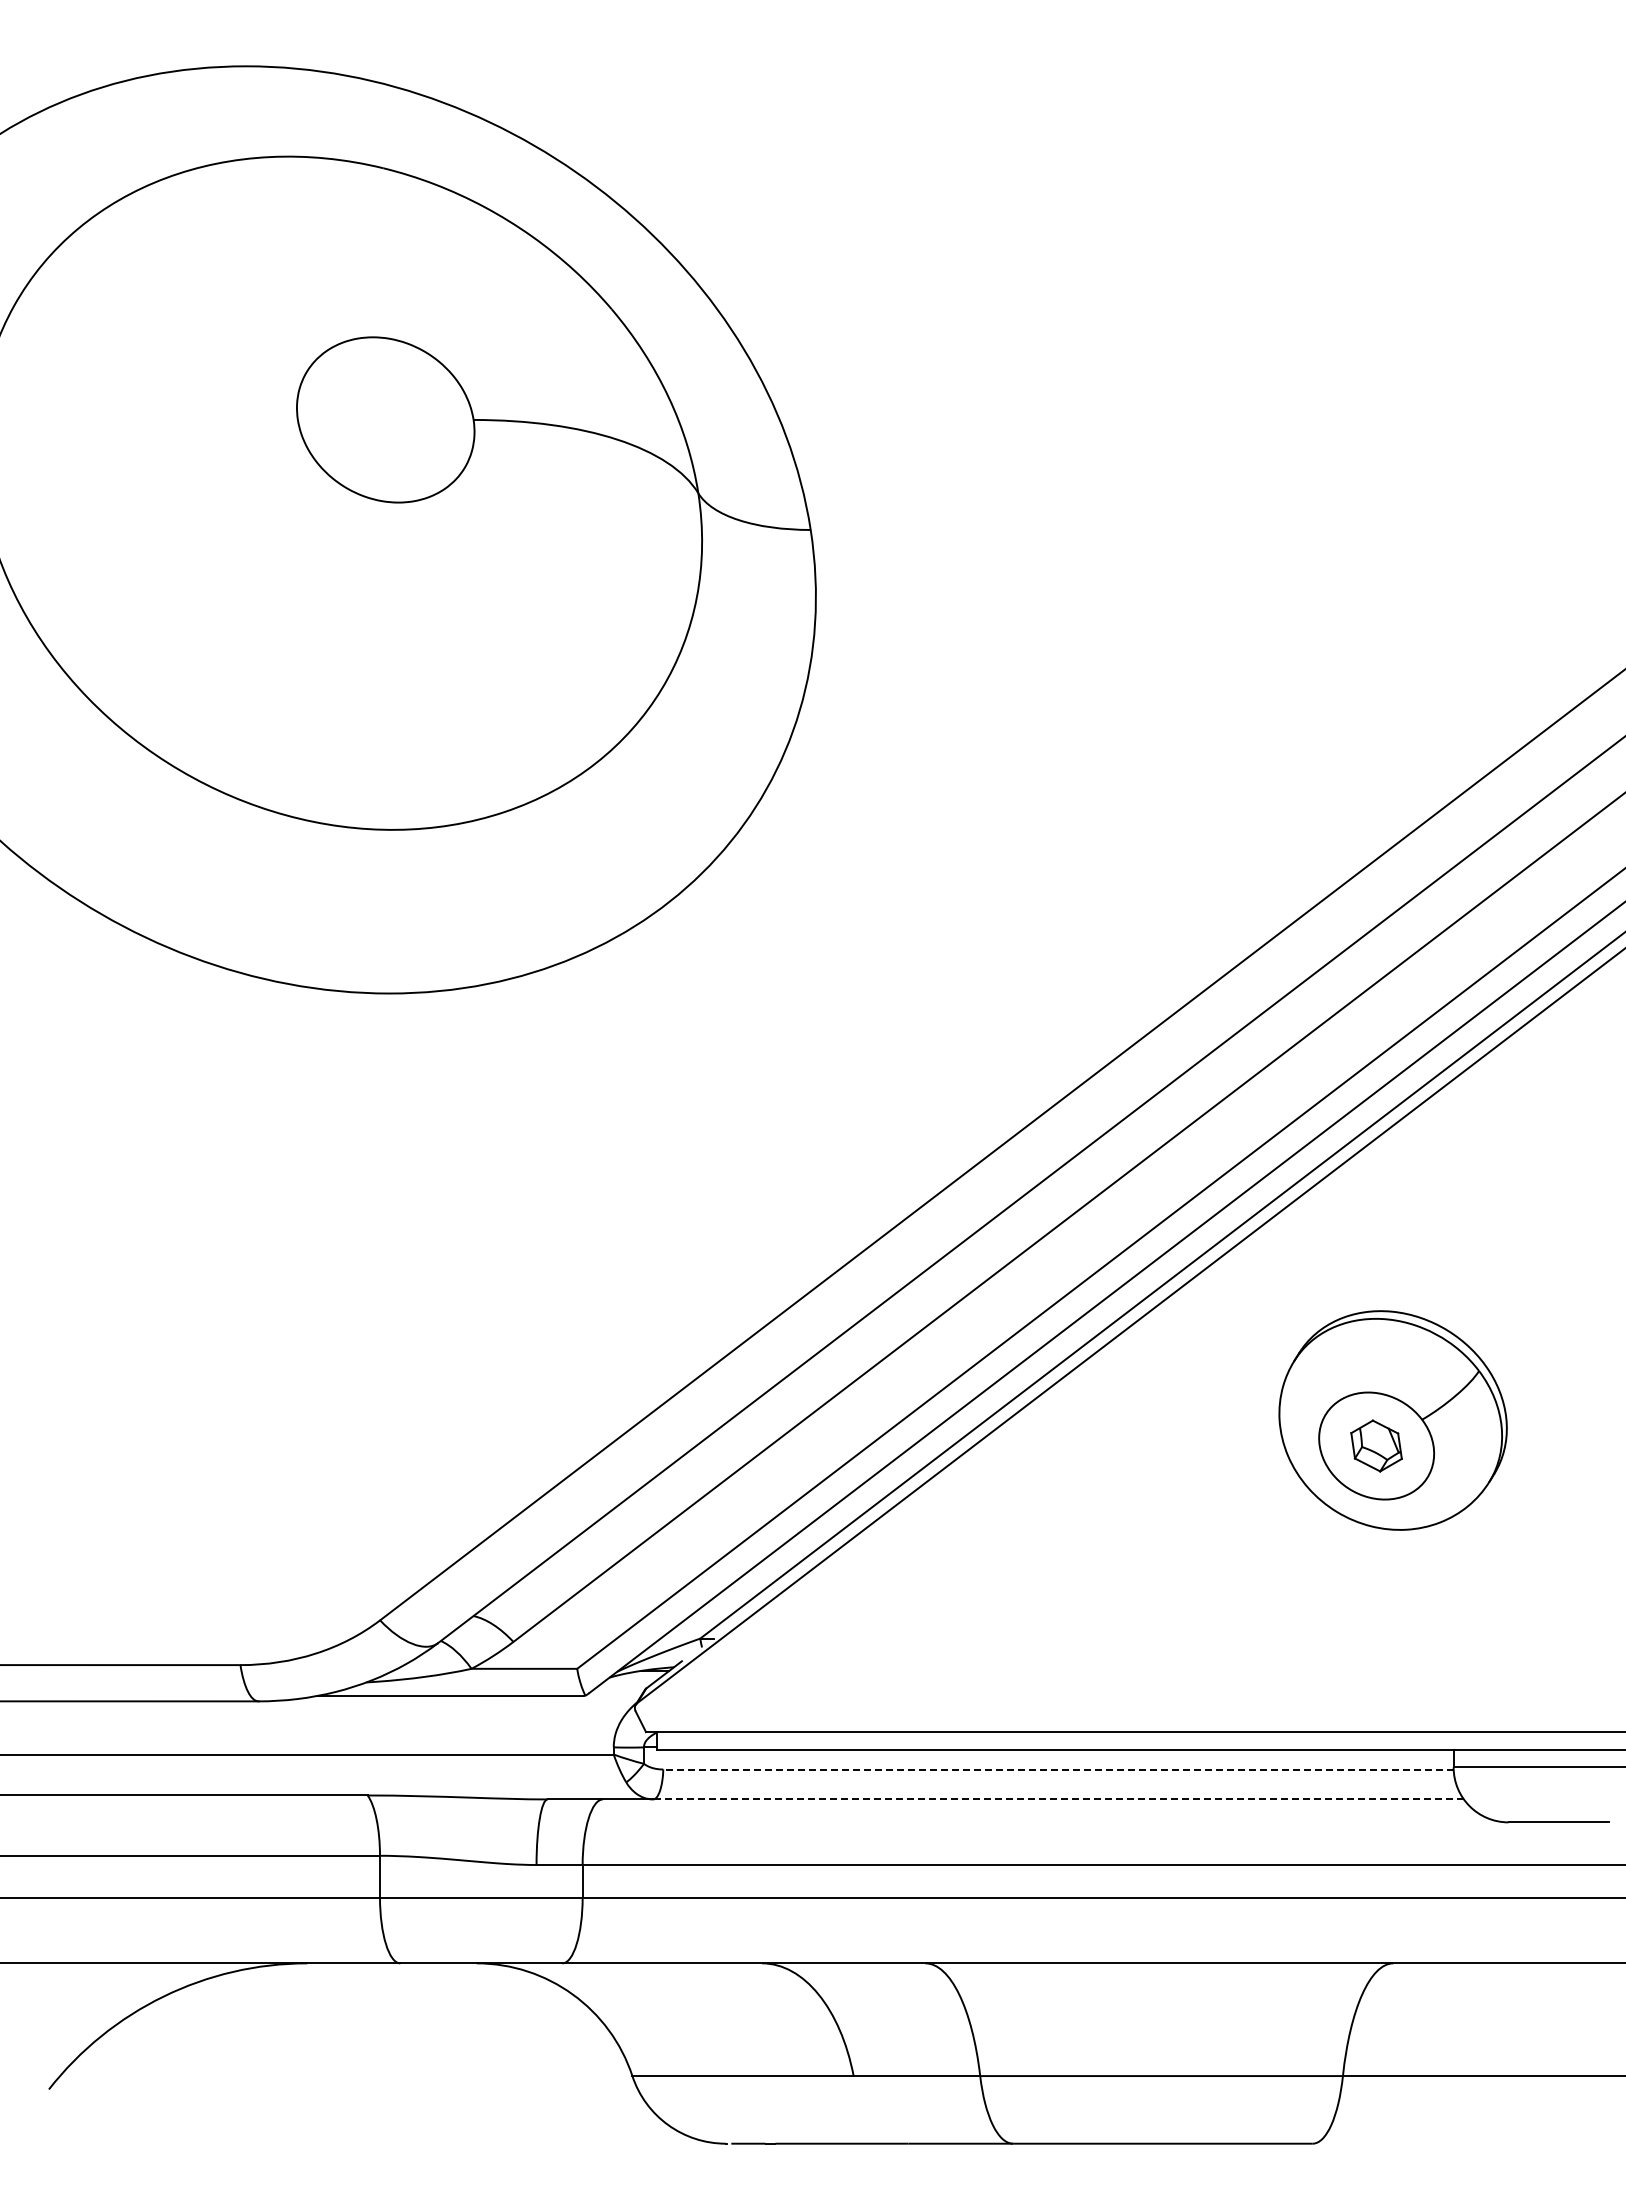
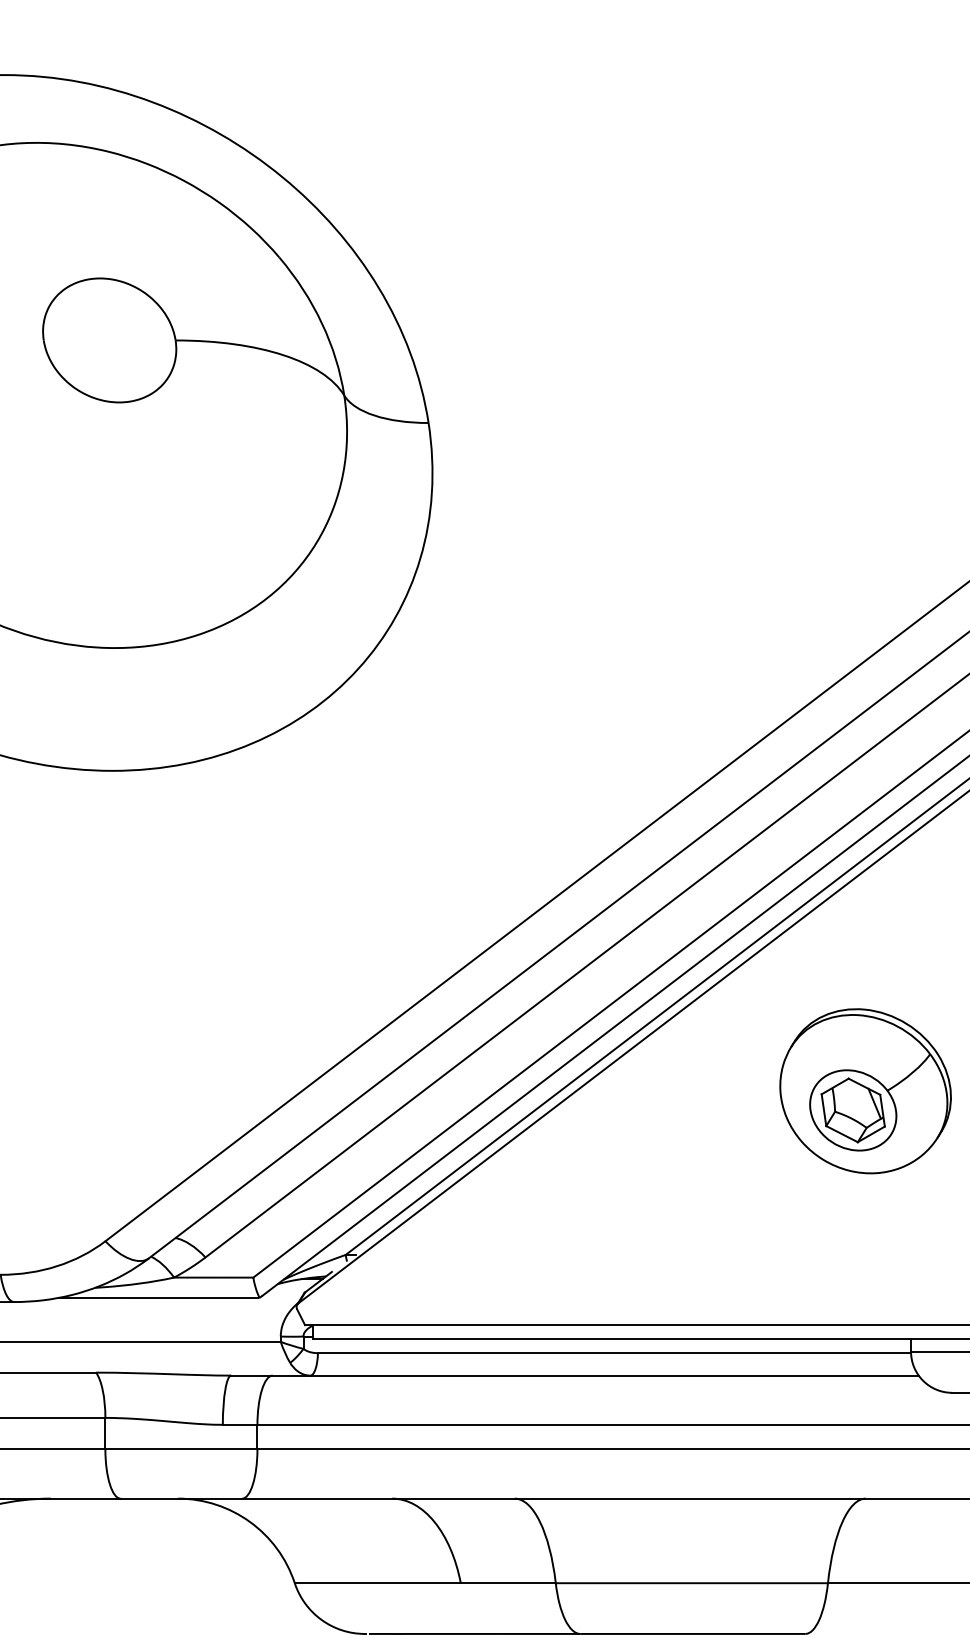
part: (1376, 1445) -> (853, 1110), size x1.67
line: (1057, 1769) -> (613, 1353), dashed -> solid
line: (1058, 1799) -> (614, 1375), dashed -> solid

